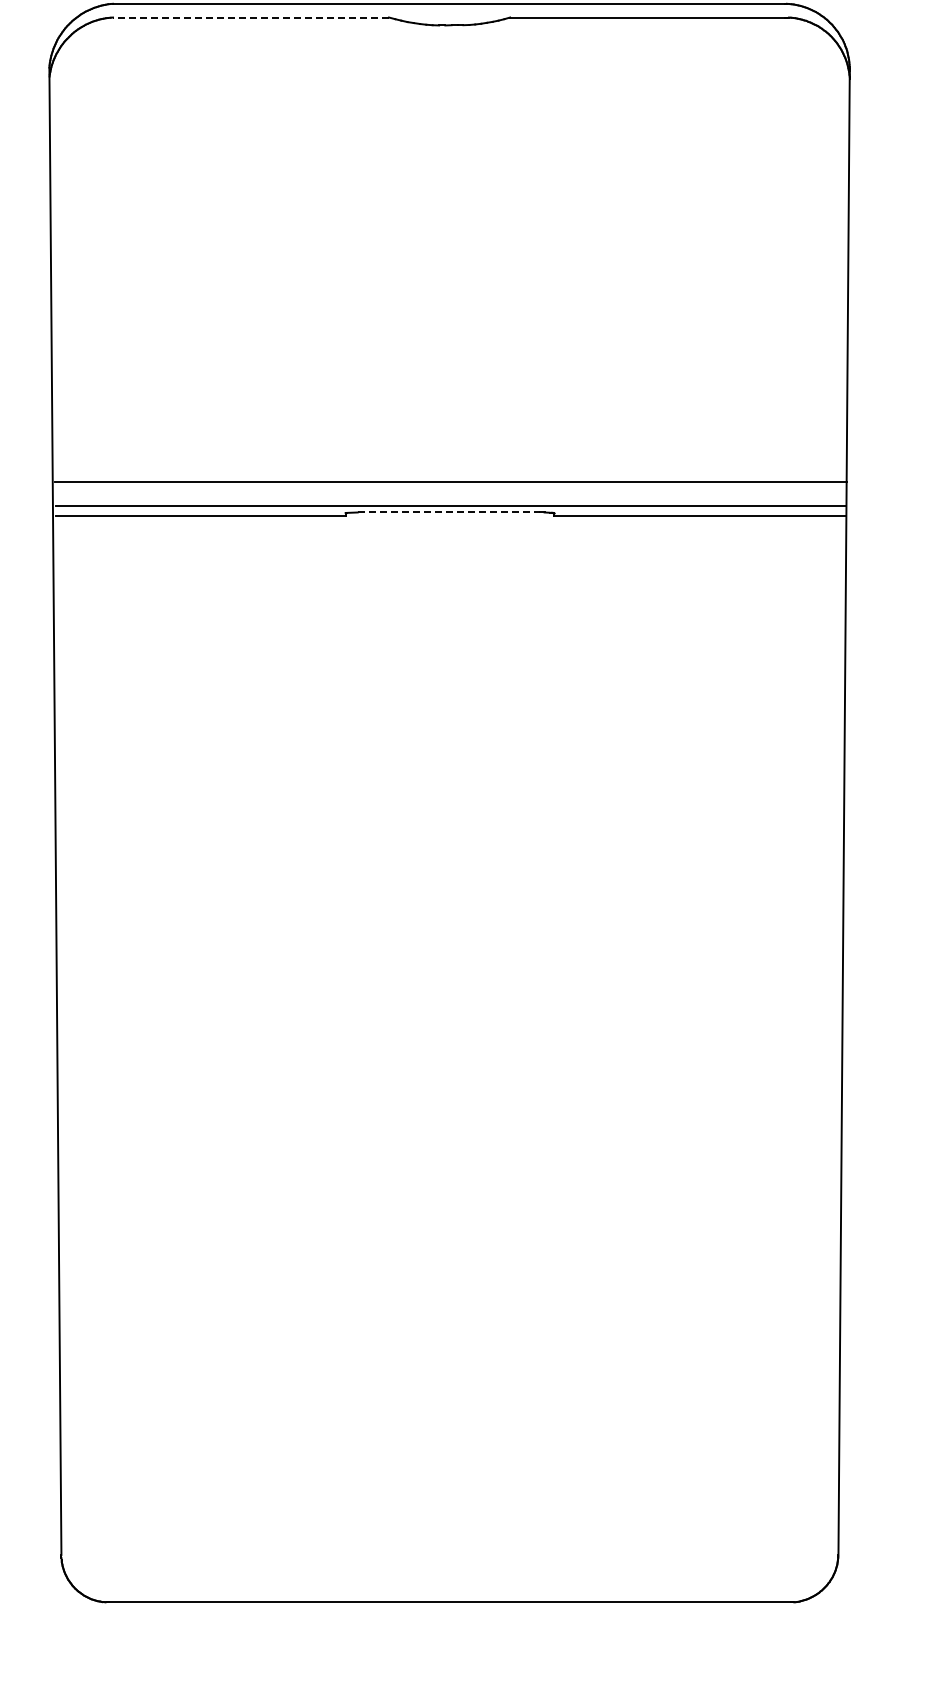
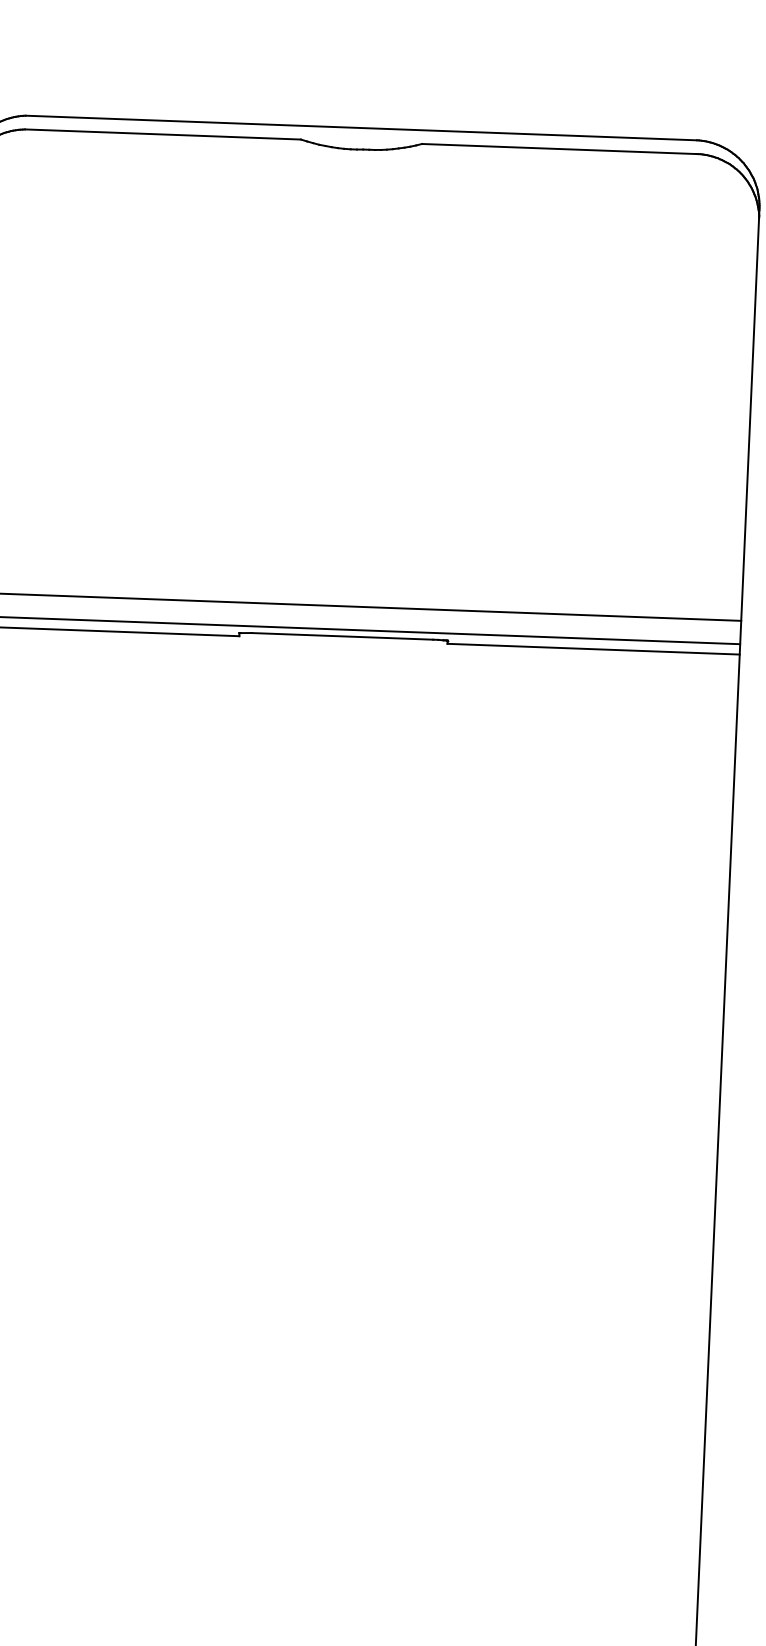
line: (250, 17) -> (162, 134), dashed -> solid
line: (448, 512) -> (342, 636), dashed -> solid

